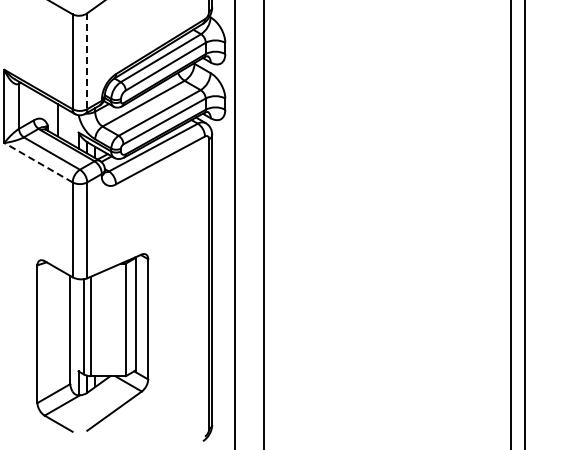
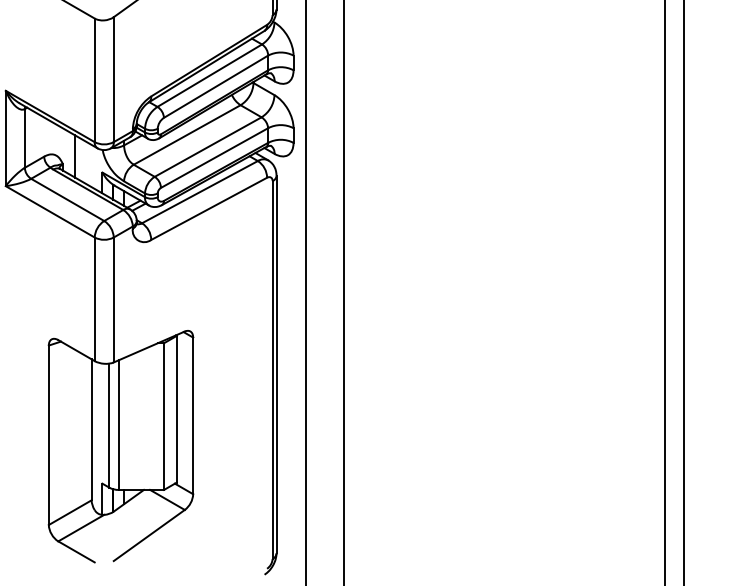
line: (87, 61) -> (114, 79), dashed -> solid
line: (38, 162) -> (50, 211), dashed -> solid

